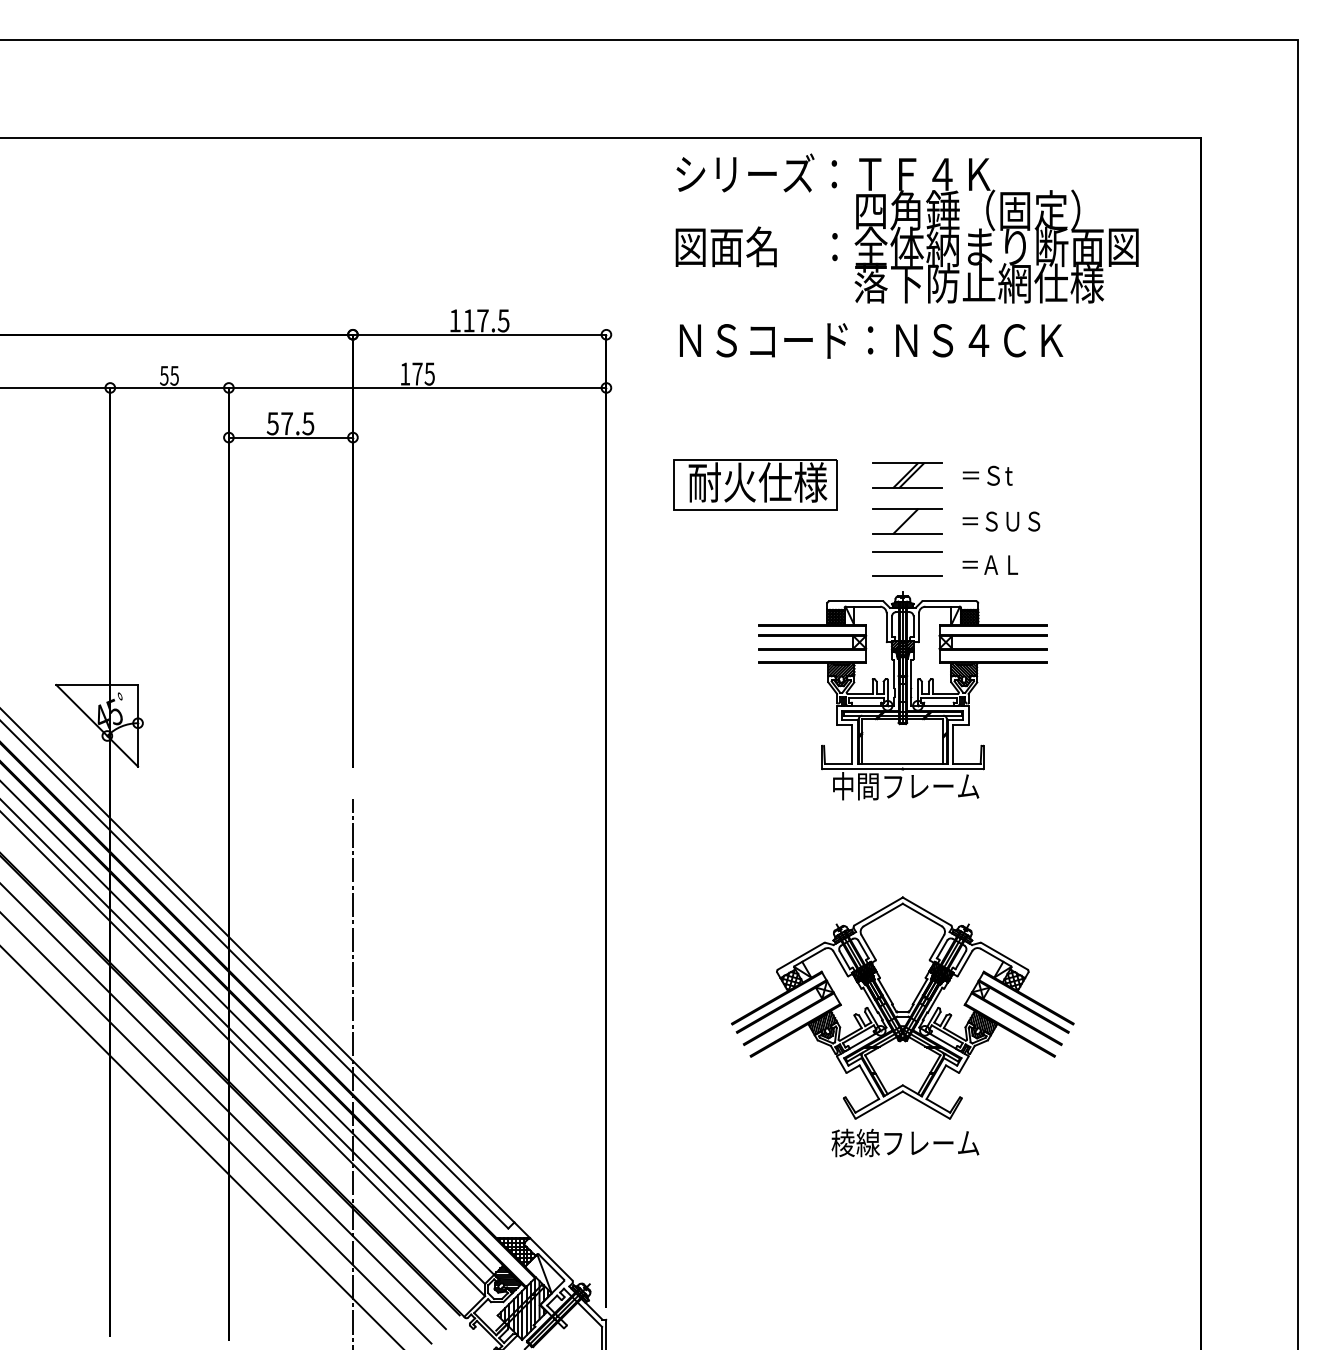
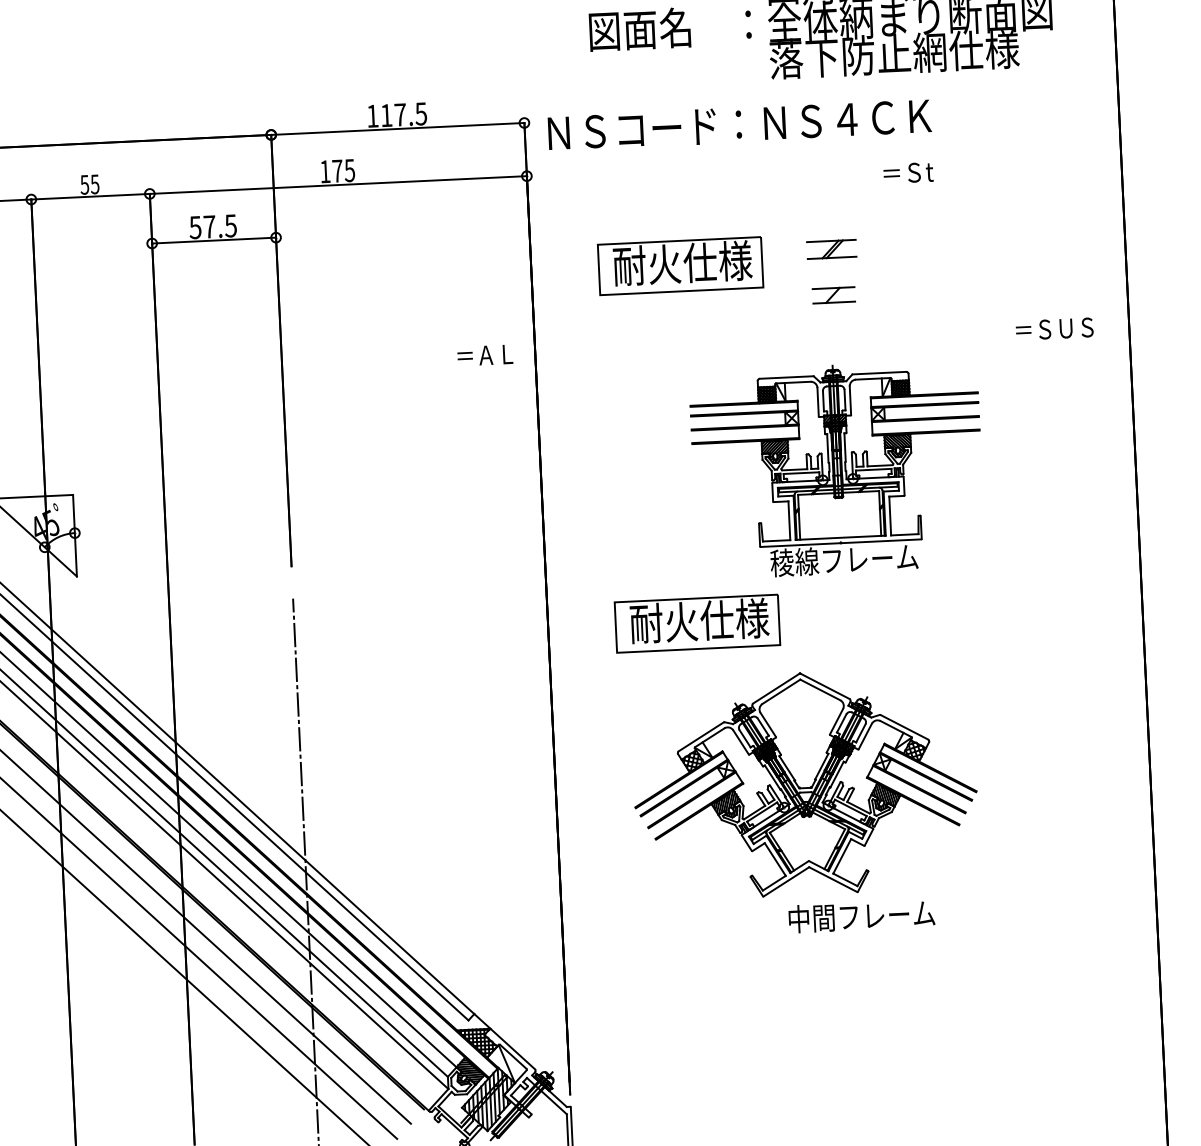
text: (871, 340) -> (739, 124), moved
part: (907, 475) -> (831, 249), size x0.7
text: (987, 475) -> (908, 172), moved
part: (907, 521) -> (833, 295), size x0.6
text: (1001, 521) -> (1054, 328), moved
line: (907, 551) -> (835, 325), removed
text: (989, 564) -> (484, 354), moved
line: (907, 576) -> (836, 350), removed
text: (855, 786) -> (794, 562), 中間フレーム -> 稜線フレーム
part: (755, 842) -> (697, 623), added
part: (902, 1007) -> (804, 783), moved
text: (855, 1142) -> (811, 918), 稜線フレーム -> 中間フレーム

